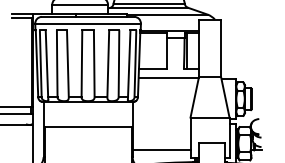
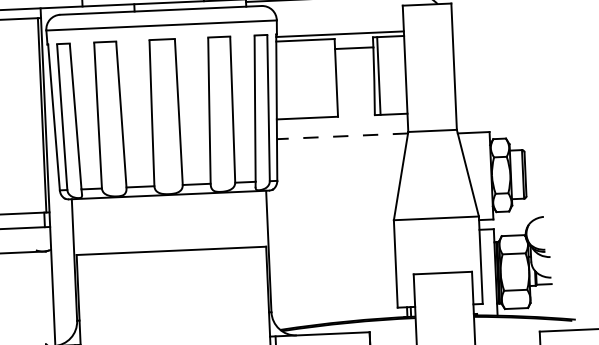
line: (168, 78) -> (342, 137), solid -> dashed
line: (161, 149) -> (333, 292), removed

